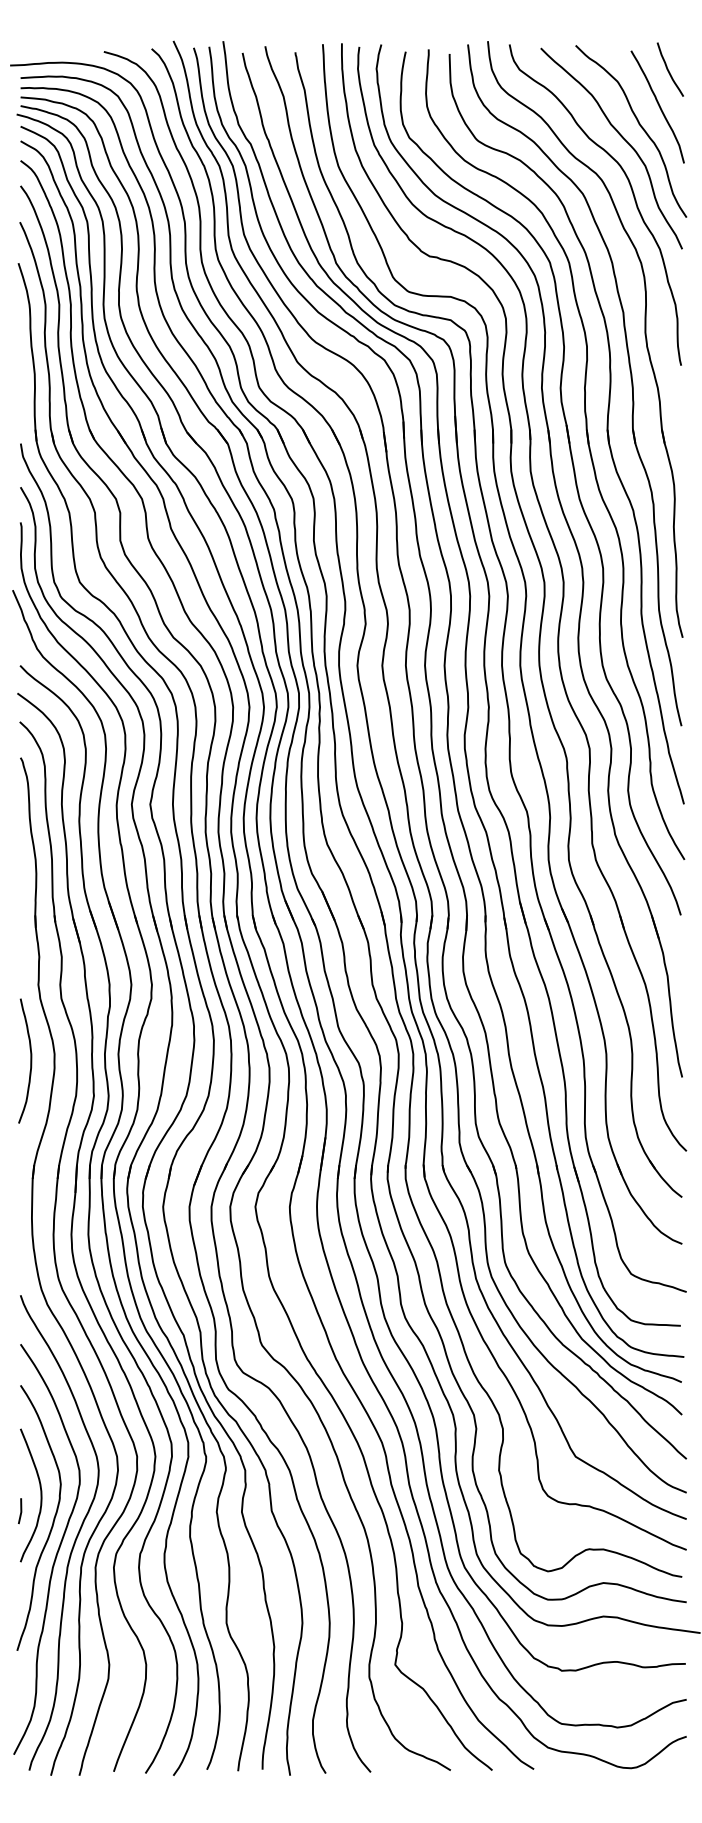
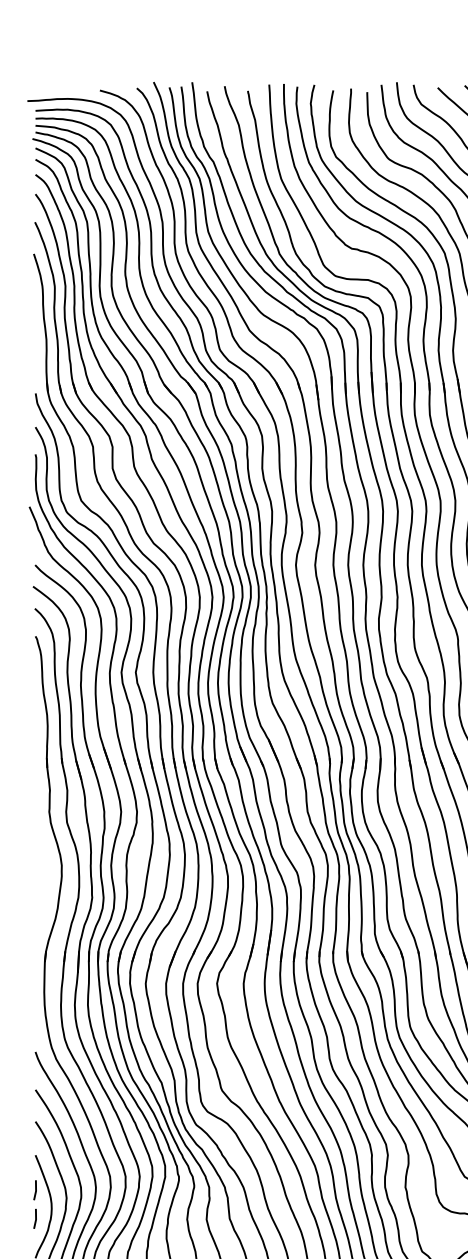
curve: (30, 1060) -> (43, 870), removed
line: (20, 1474) -> (35, 1190), added

